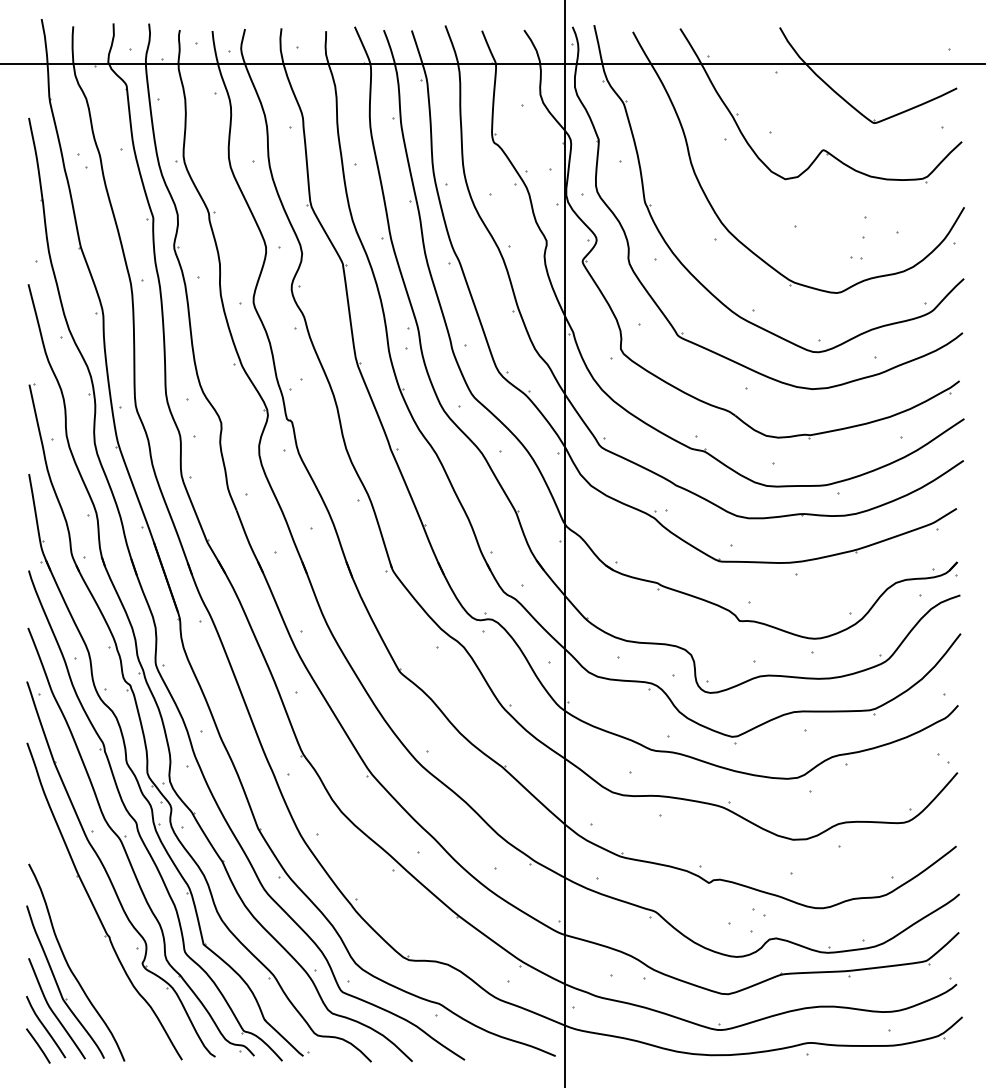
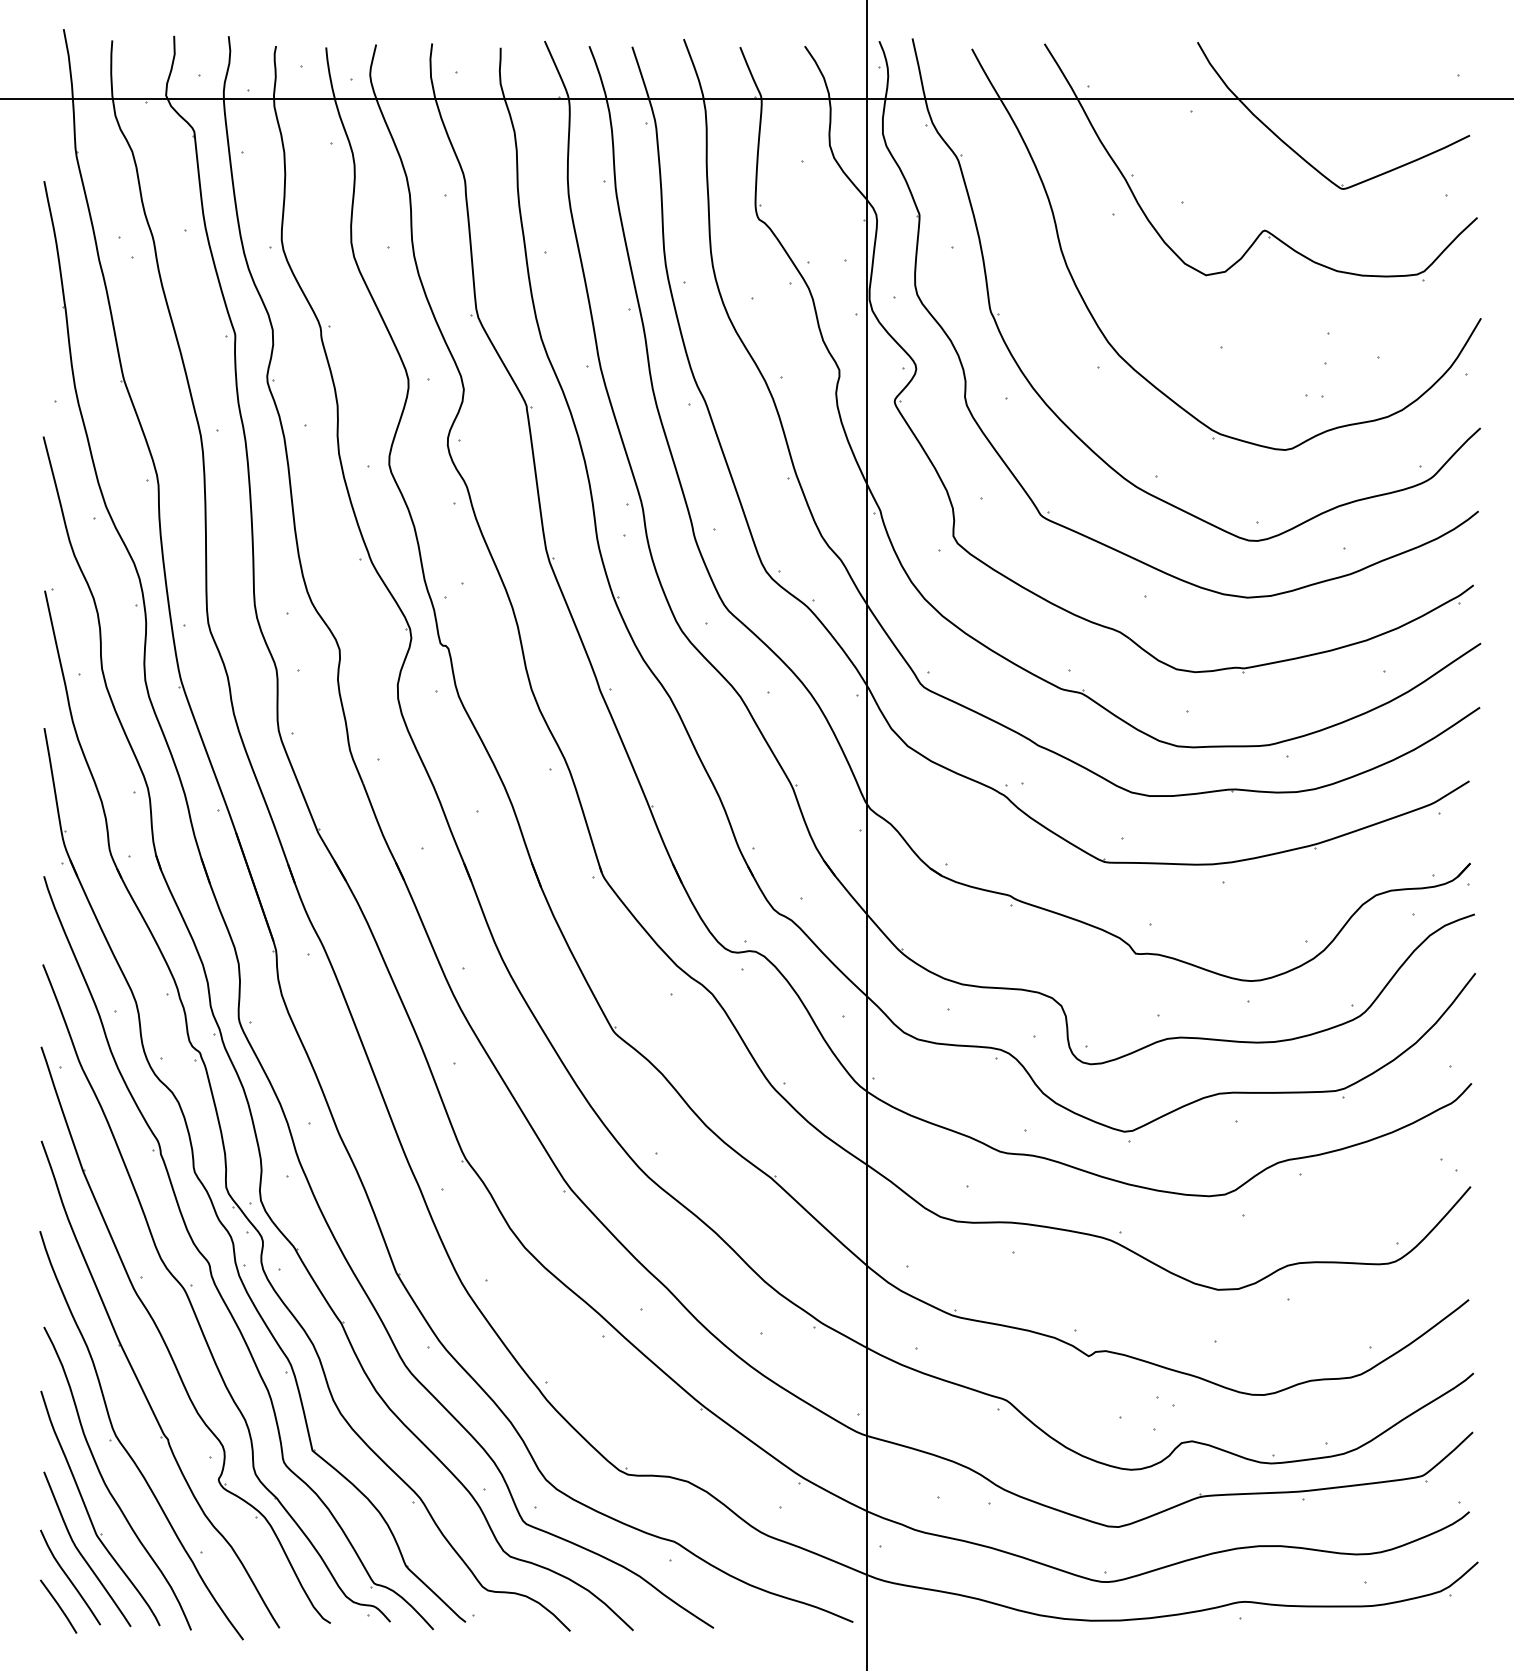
part: (81, 941) -> (124, 1446), added

